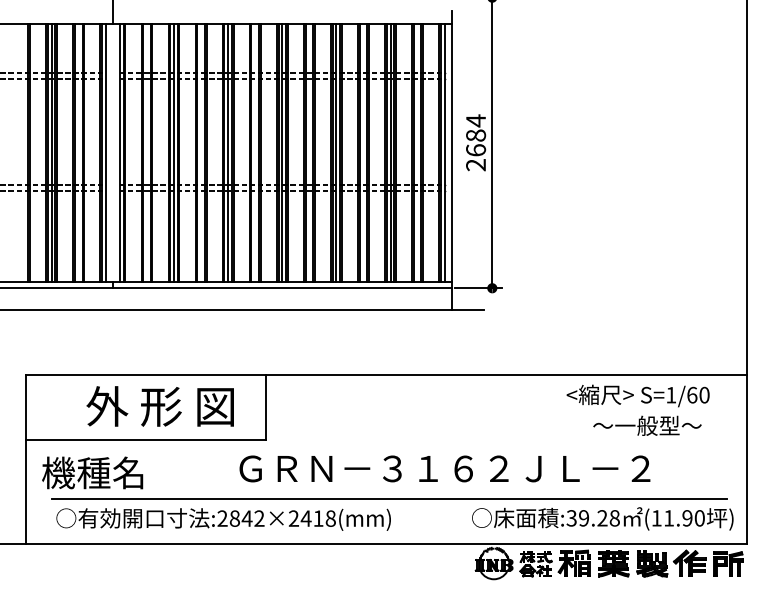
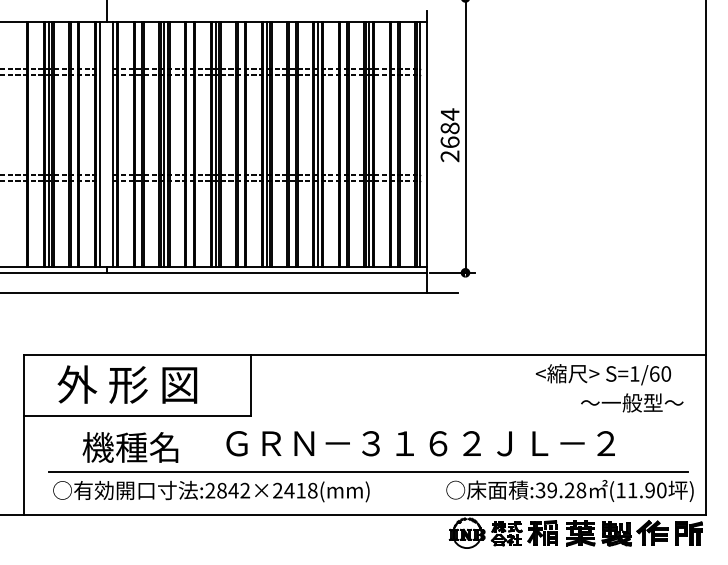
text: (160, 406) -> (127, 384), moved
text: (647, 425) -> (632, 402), moved
text: (92, 472) -> (130, 447), moved

